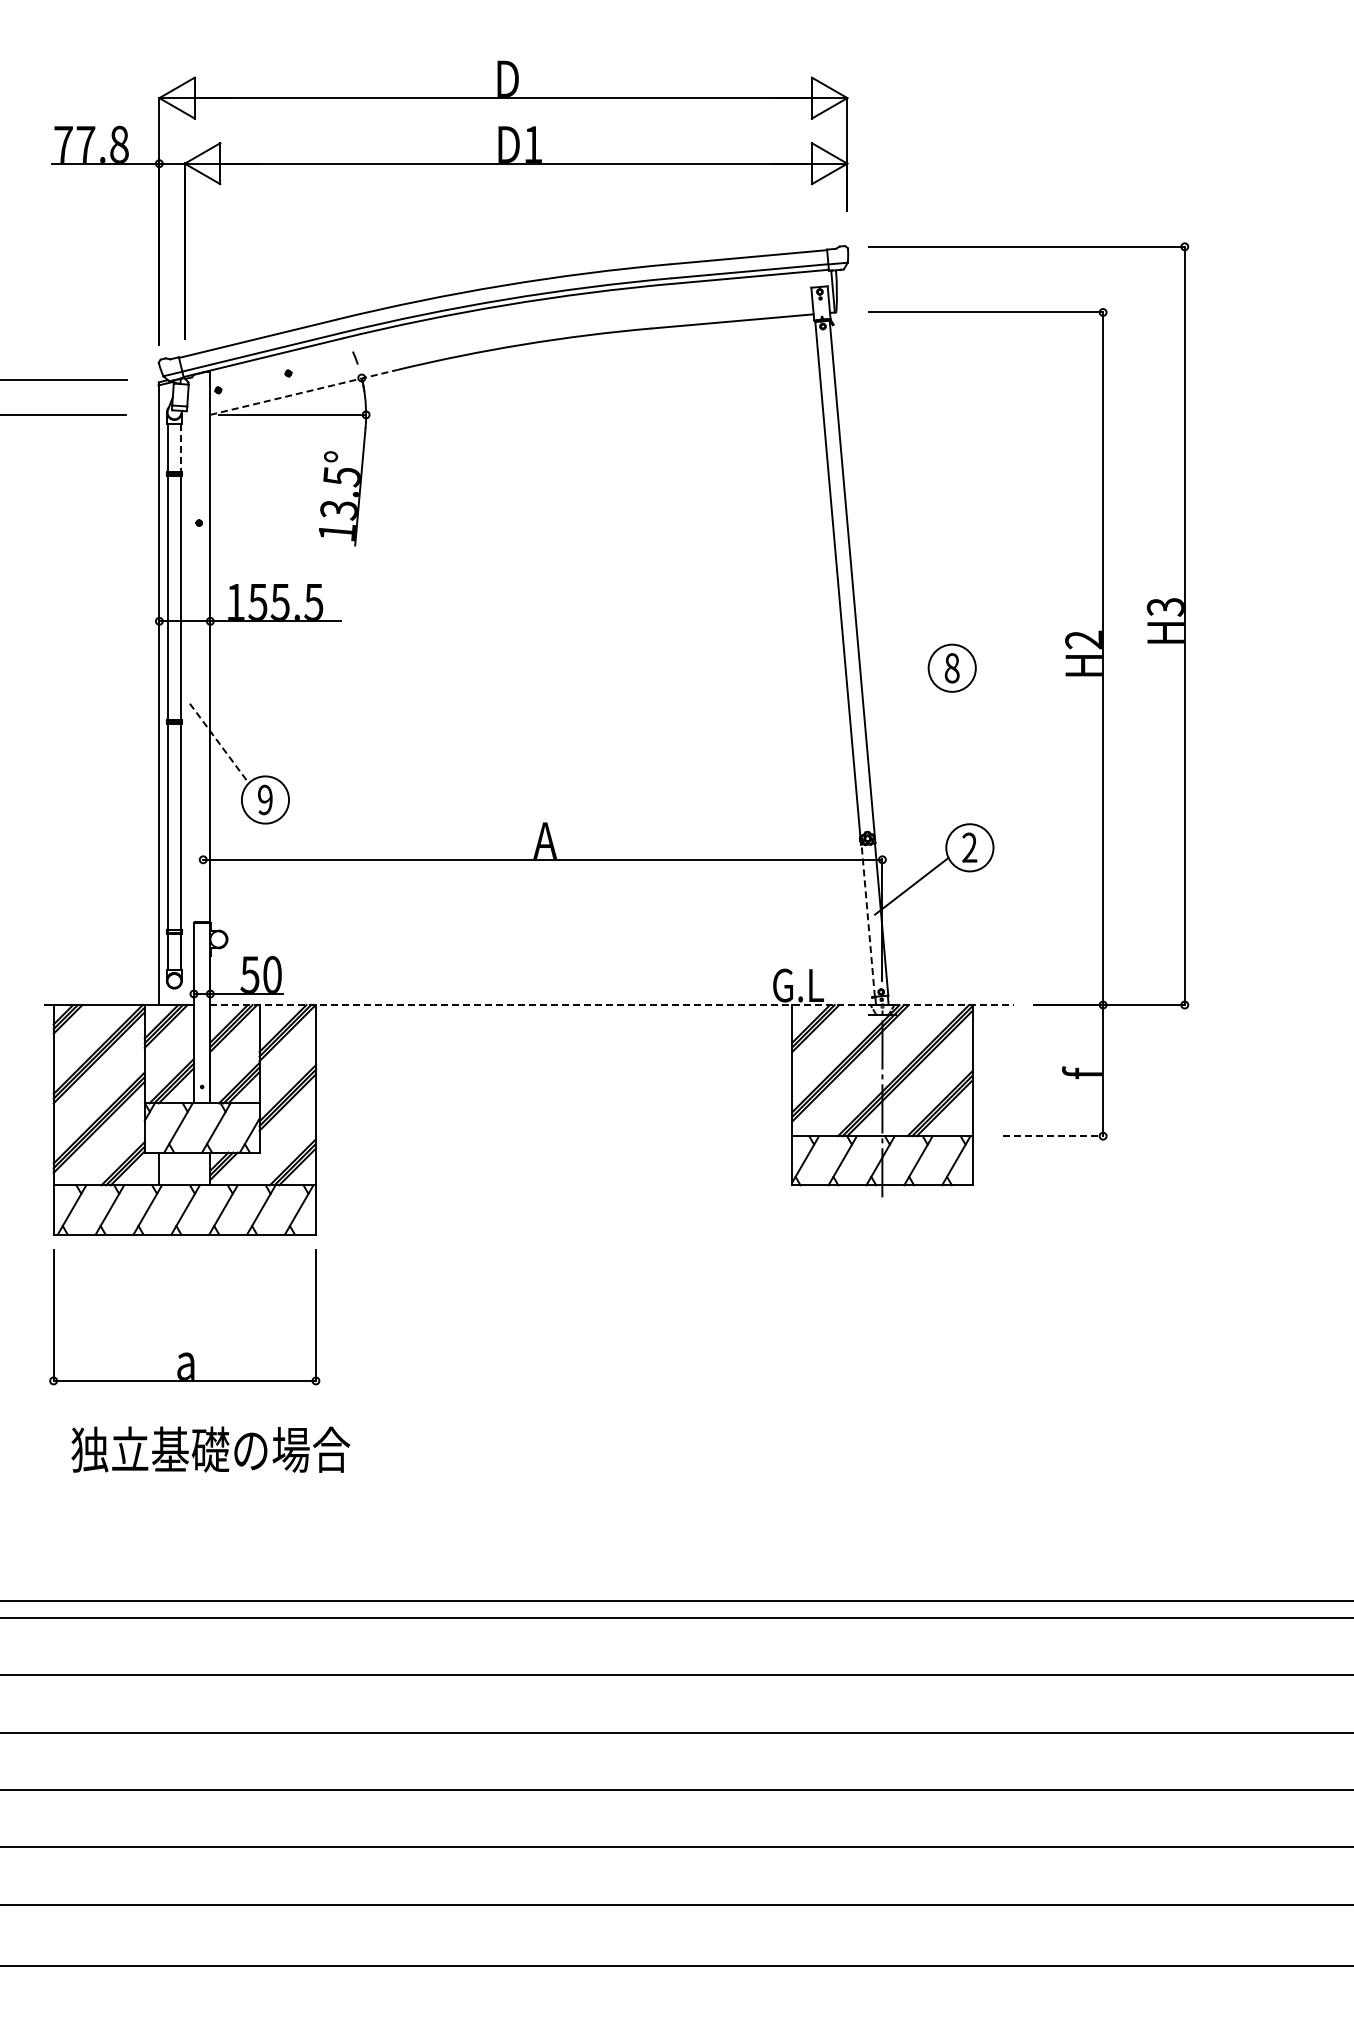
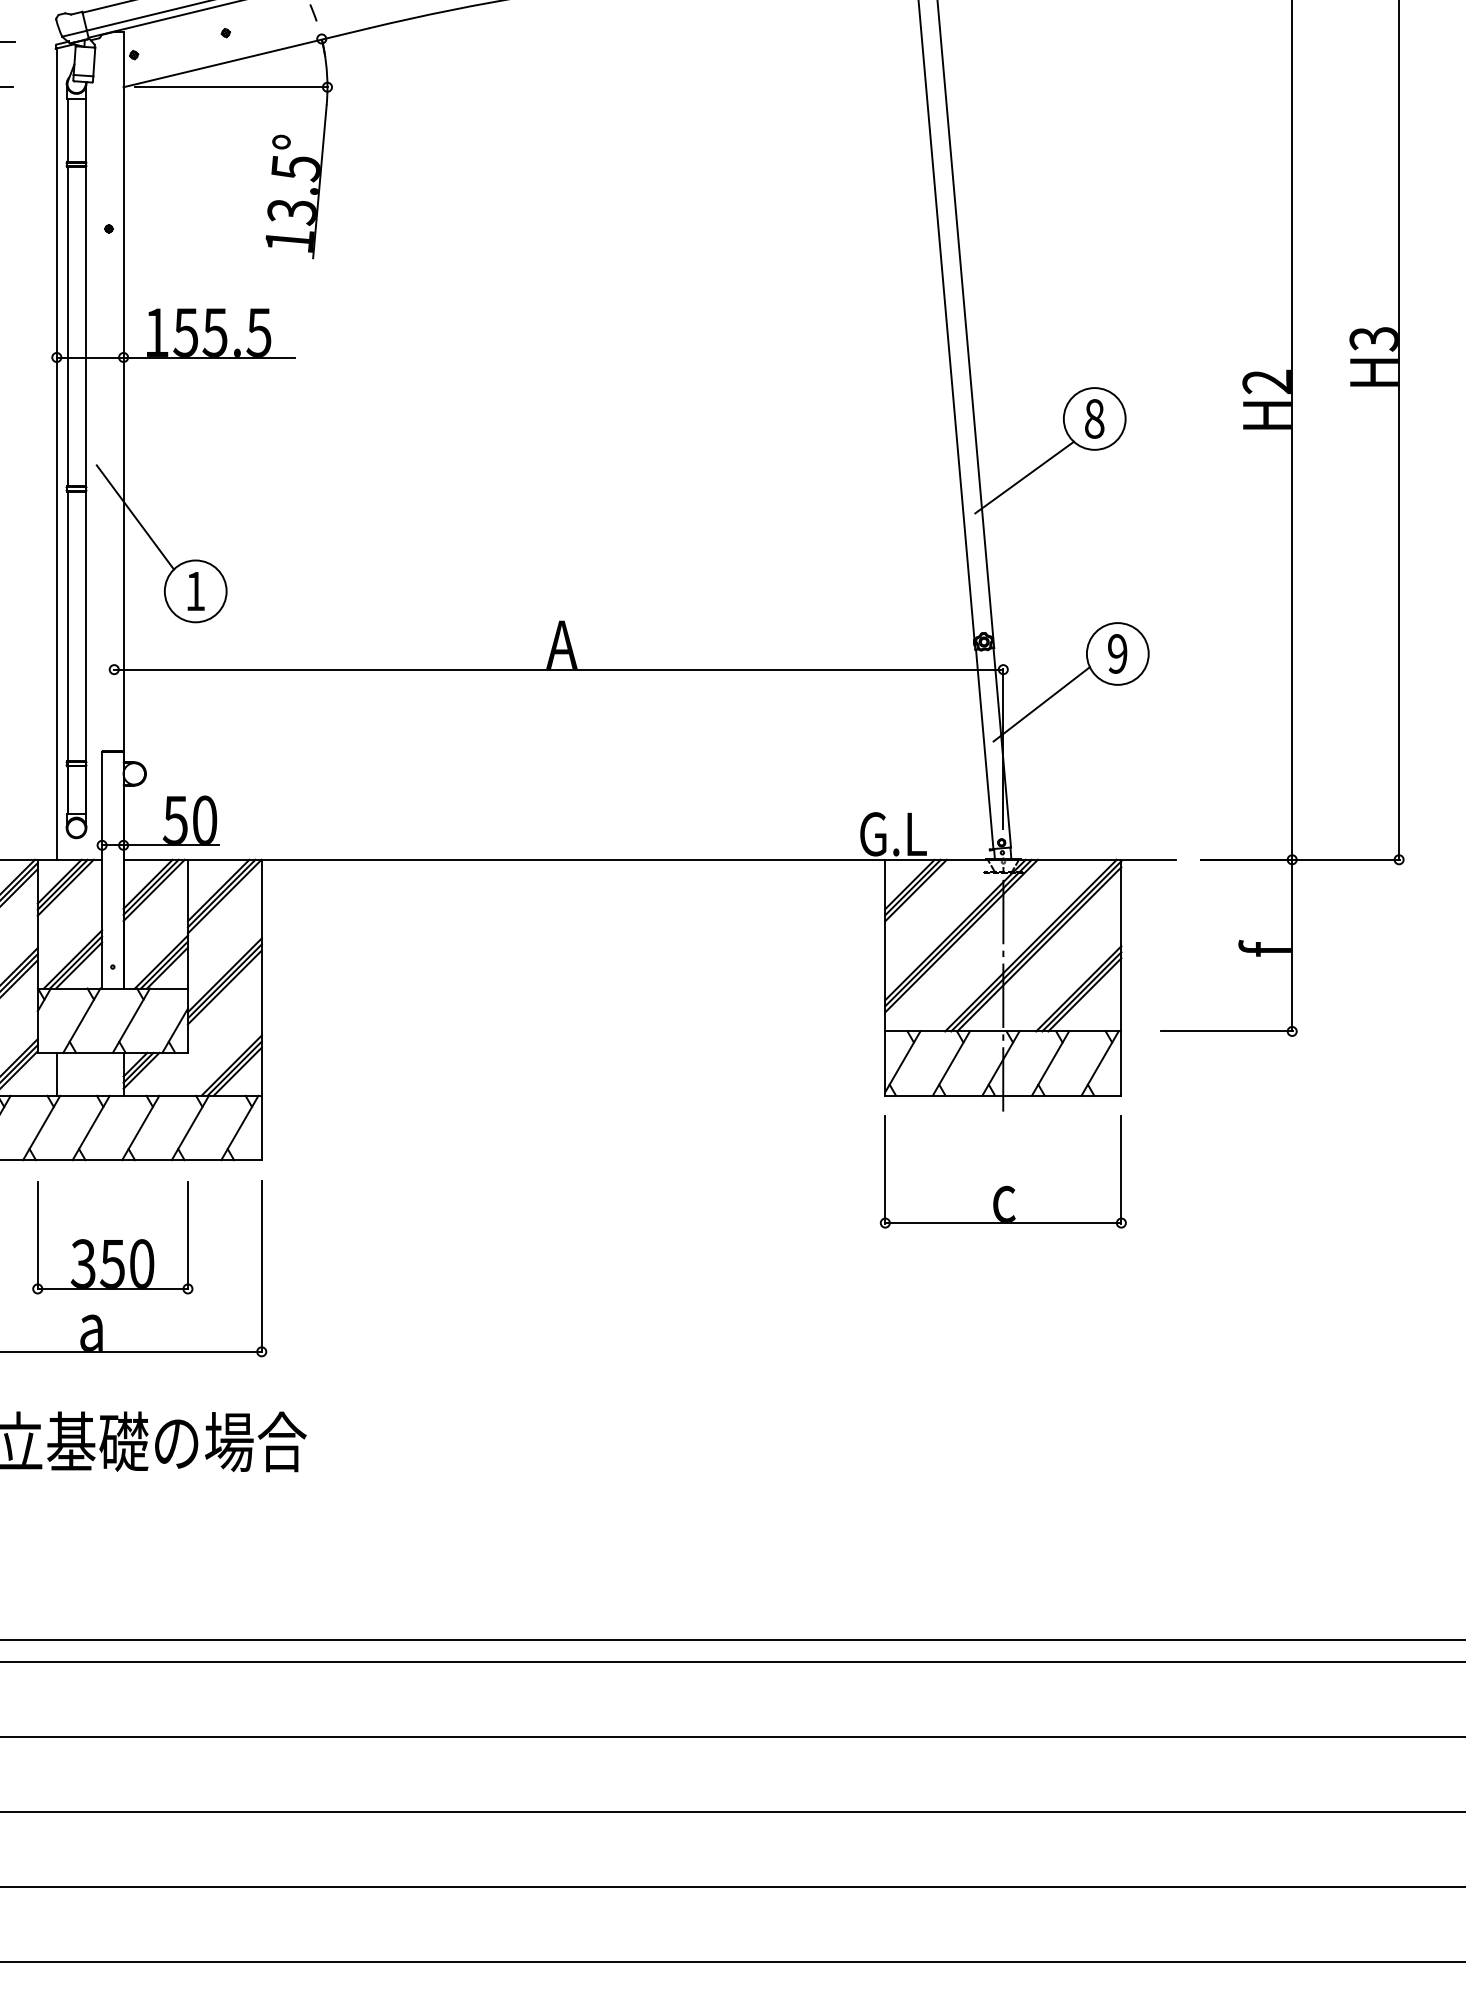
line: (304, 392) -> (246, 57), dashed -> solid
line: (181, 448) -> (85, 131), dashed -> solid
line: (898, 712) -> (1024, 476), added
line: (219, 743) -> (135, 517), dashed -> solid
text: (265, 799) -> (195, 590), 9 -> 1
text: (969, 847) -> (1117, 653), 2 -> 9
line: (868, 920) -> (985, 749), dashed -> solid
line: (612, 1005) -> (649, 860), dashed -> solid
line: (1053, 1136) -> (1227, 1031), dashed -> solid
part: (882, 1254) -> (1003, 1186), added
part: (201, 1293) -> (111, 1237), added

